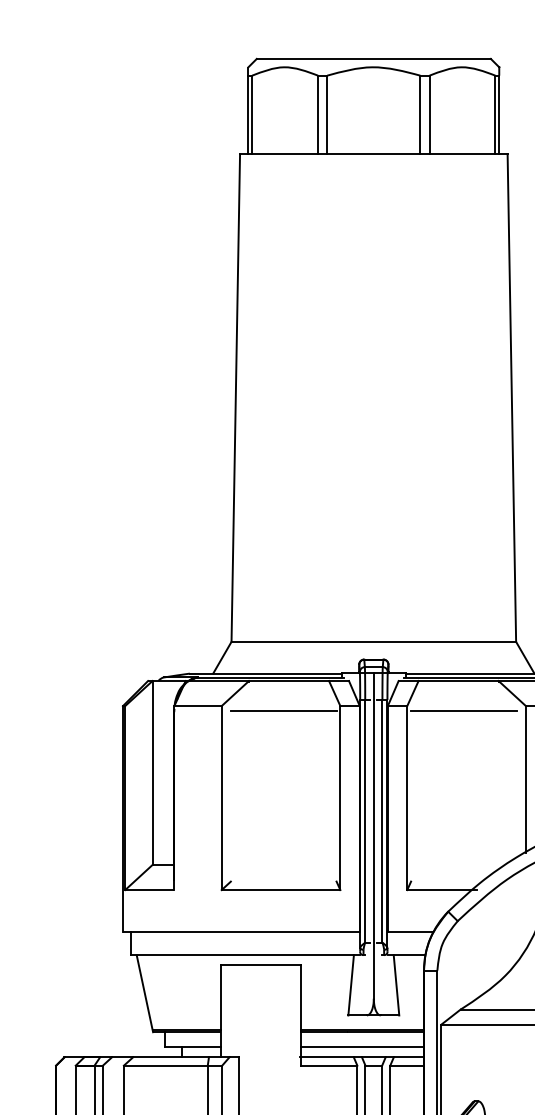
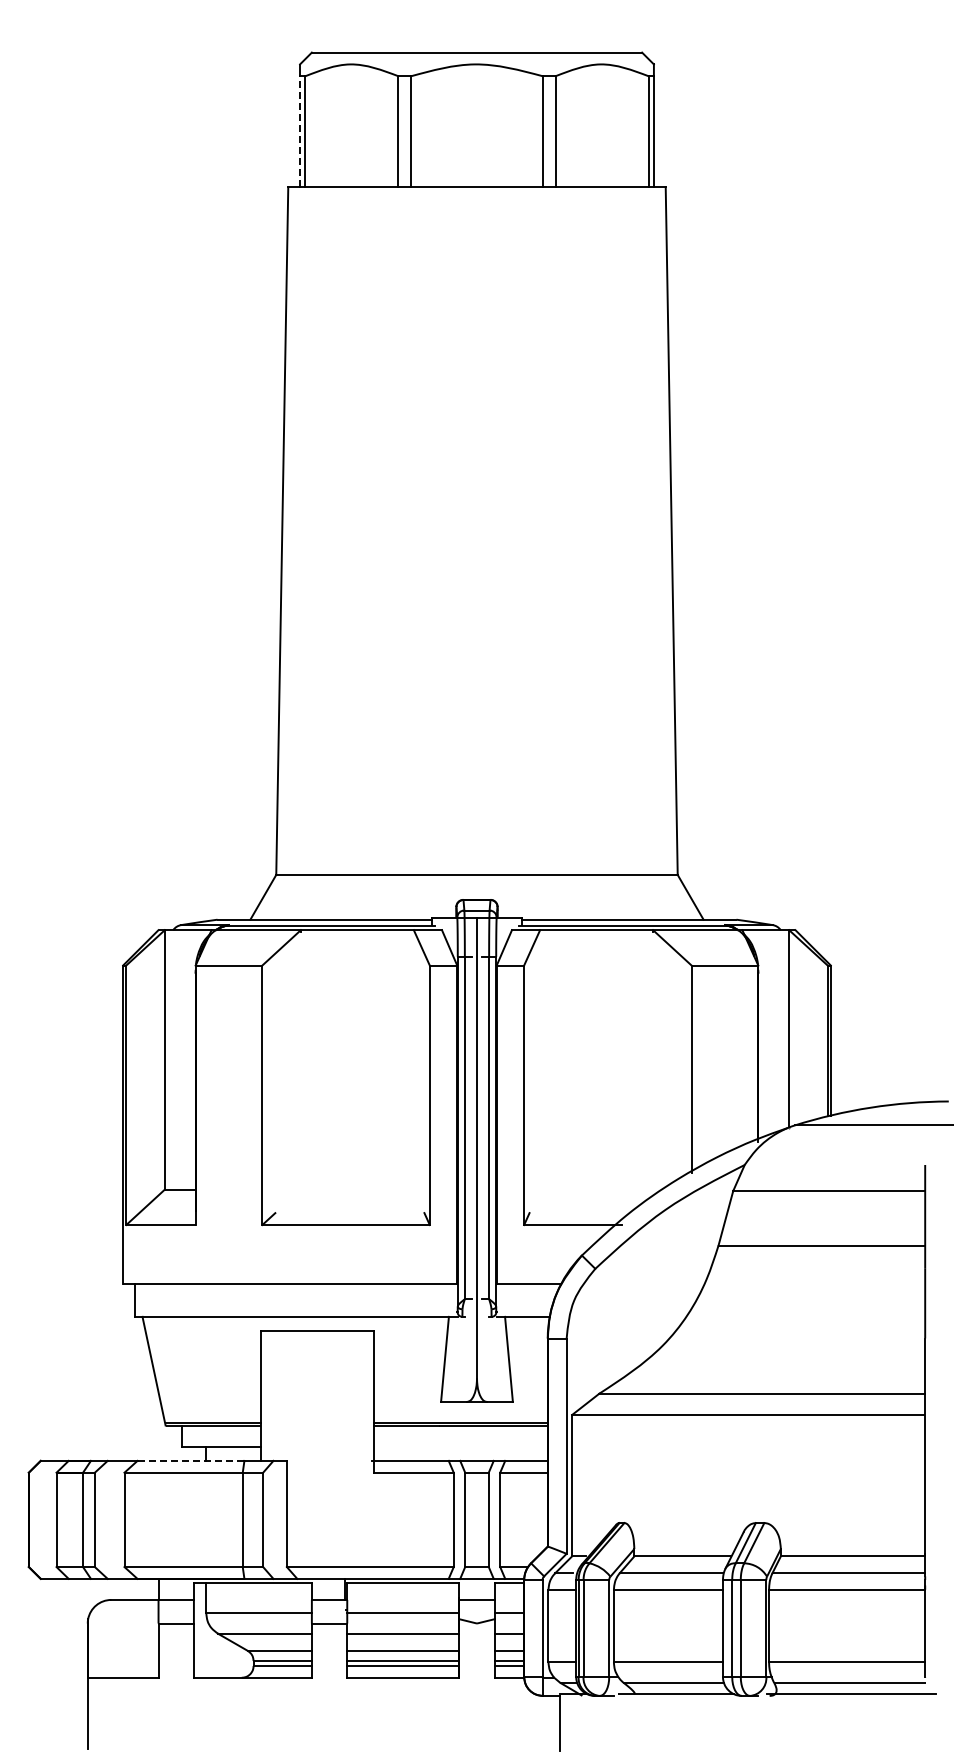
line: (248, 114) -> (300, 131), solid -> dashed
line: (283, 711) -> (349, 972), removed
line: (463, 711) -> (603, 972), removed
line: (362, 1047) -> (460, 1446), removed
line: (171, 1056) -> (191, 1460), solid -> dashed

